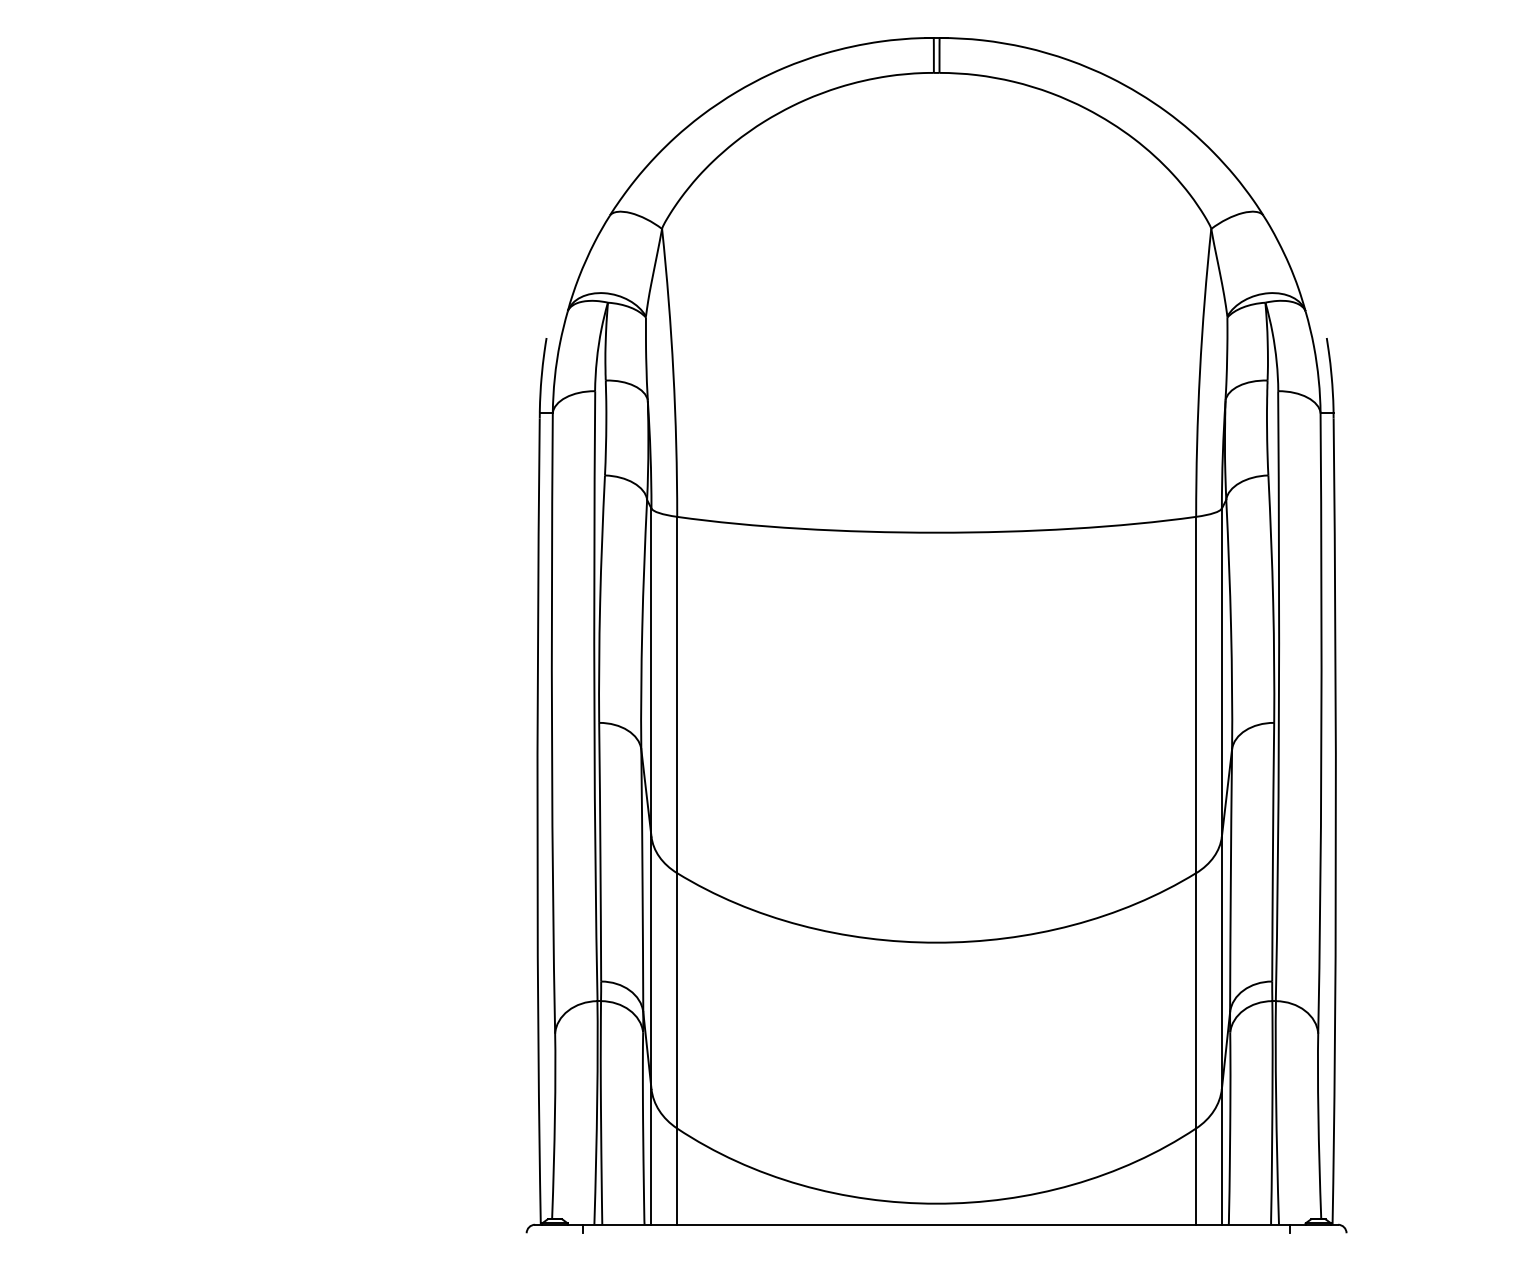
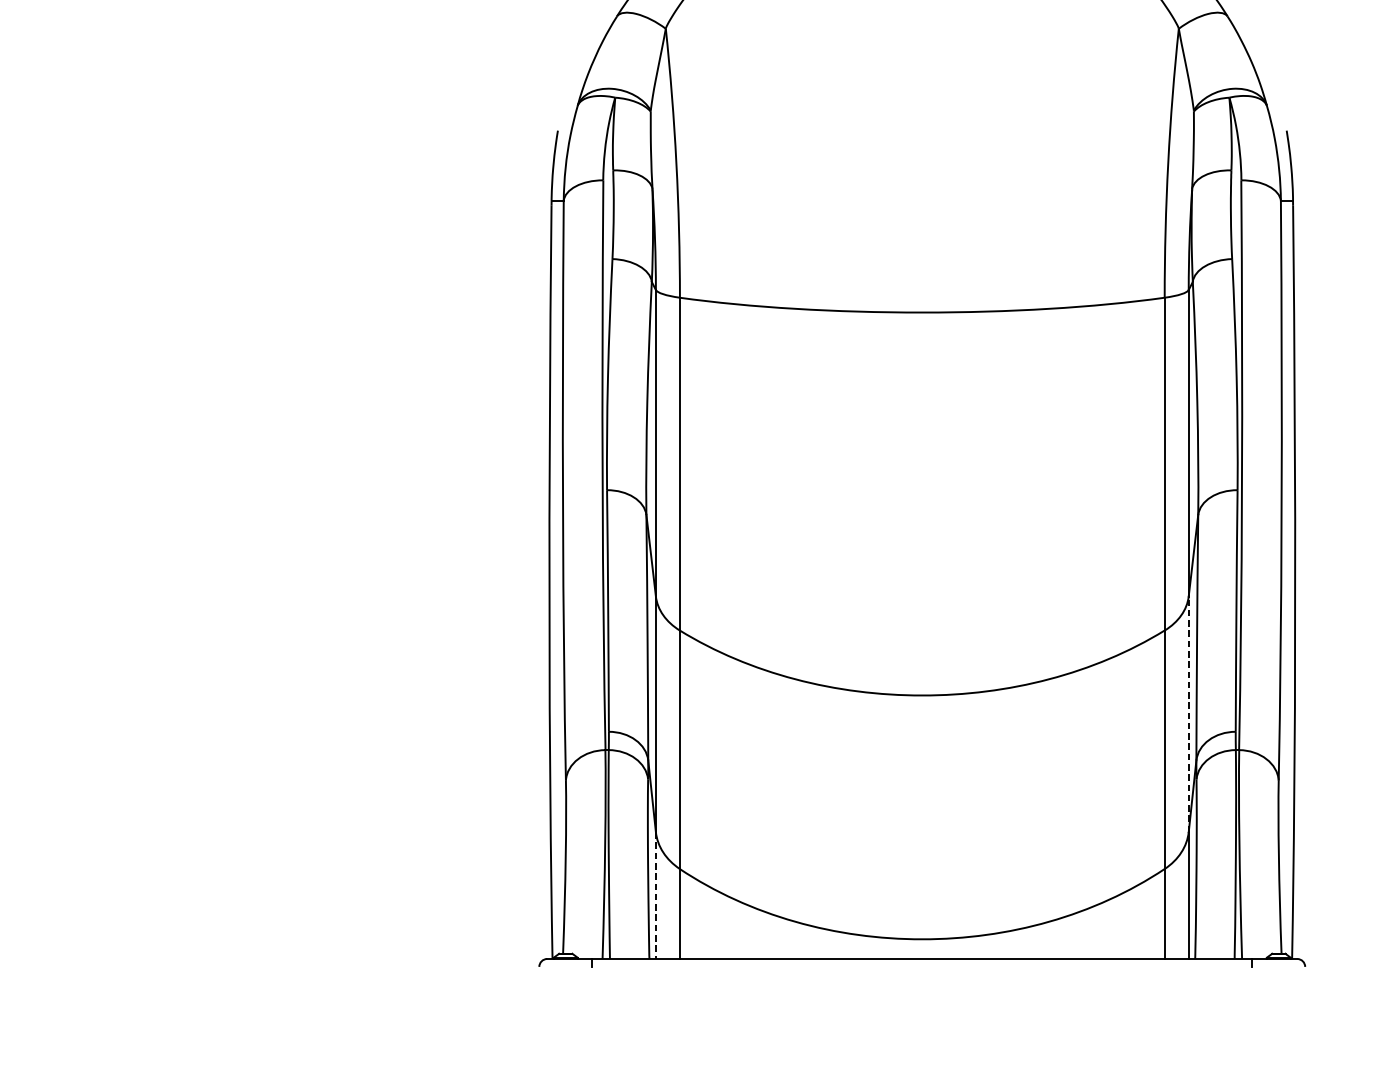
line: (1221, 962) -> (1188, 714), solid -> dashed
line: (651, 1156) -> (655, 895), solid -> dashed

